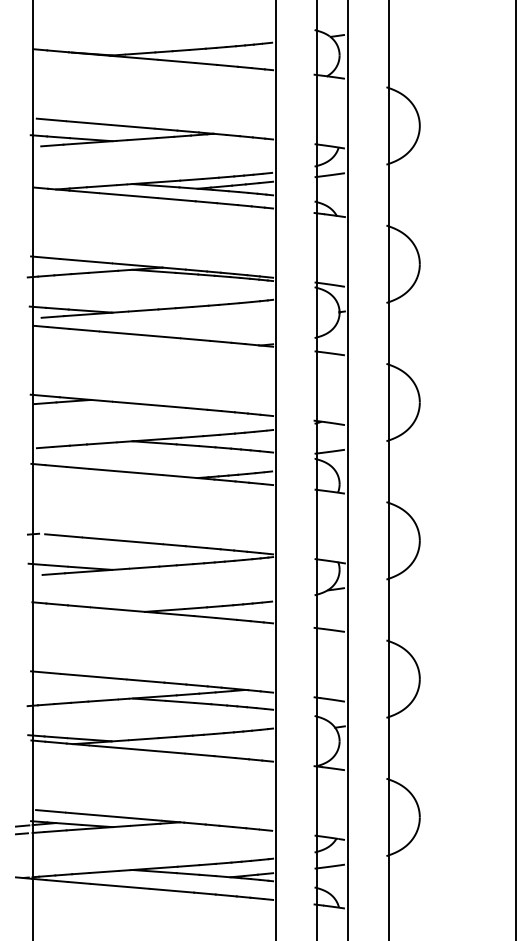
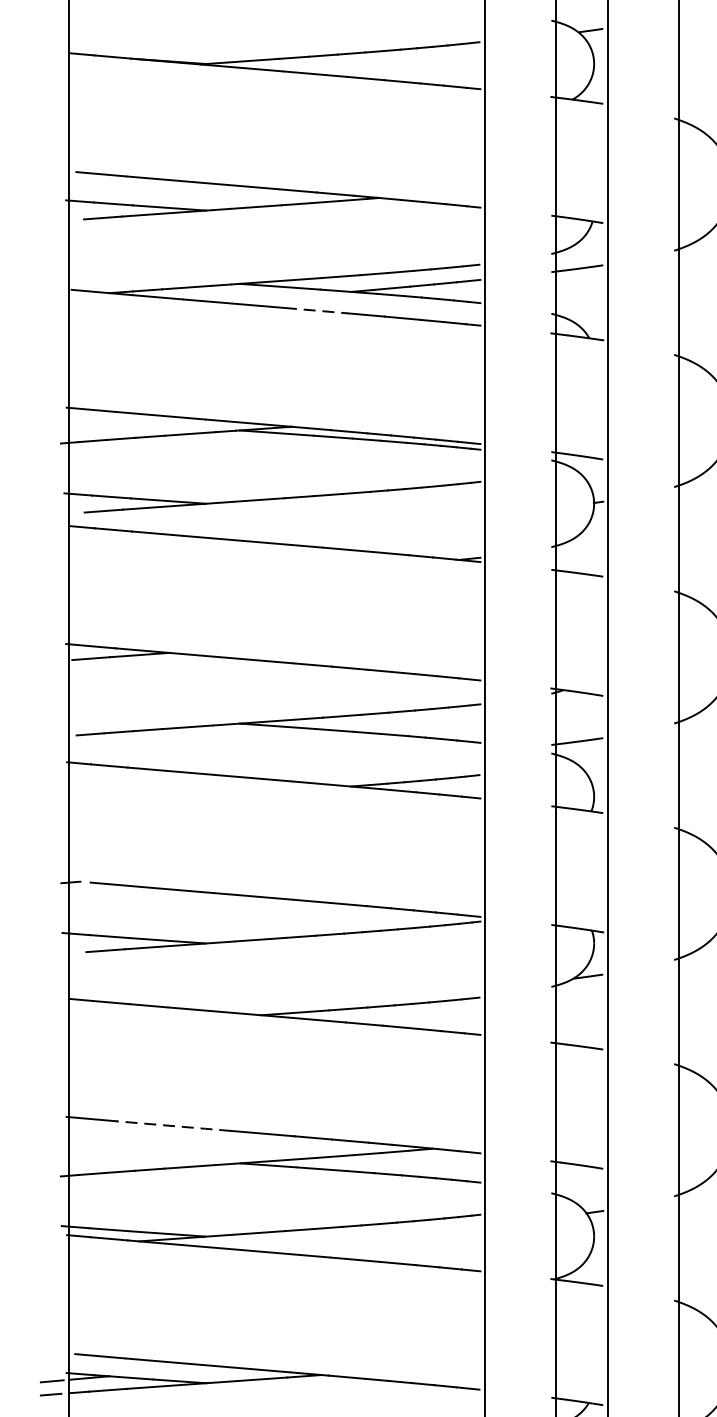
line: (177, 199) -> (316, 310), solid -> dashed
line: (94, 676) -> (175, 1125), solid -> dashed

